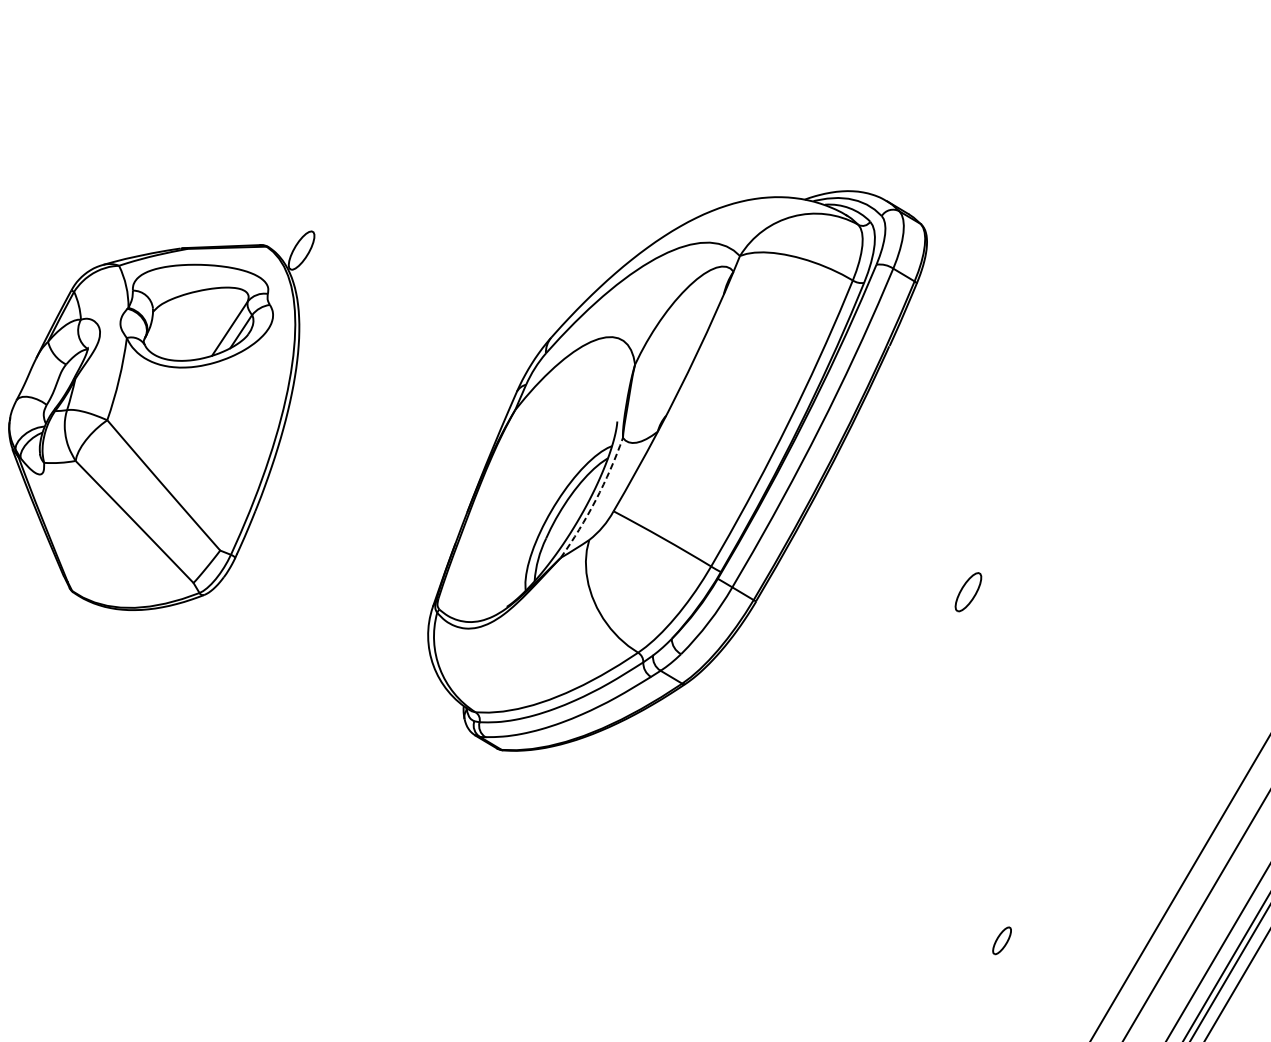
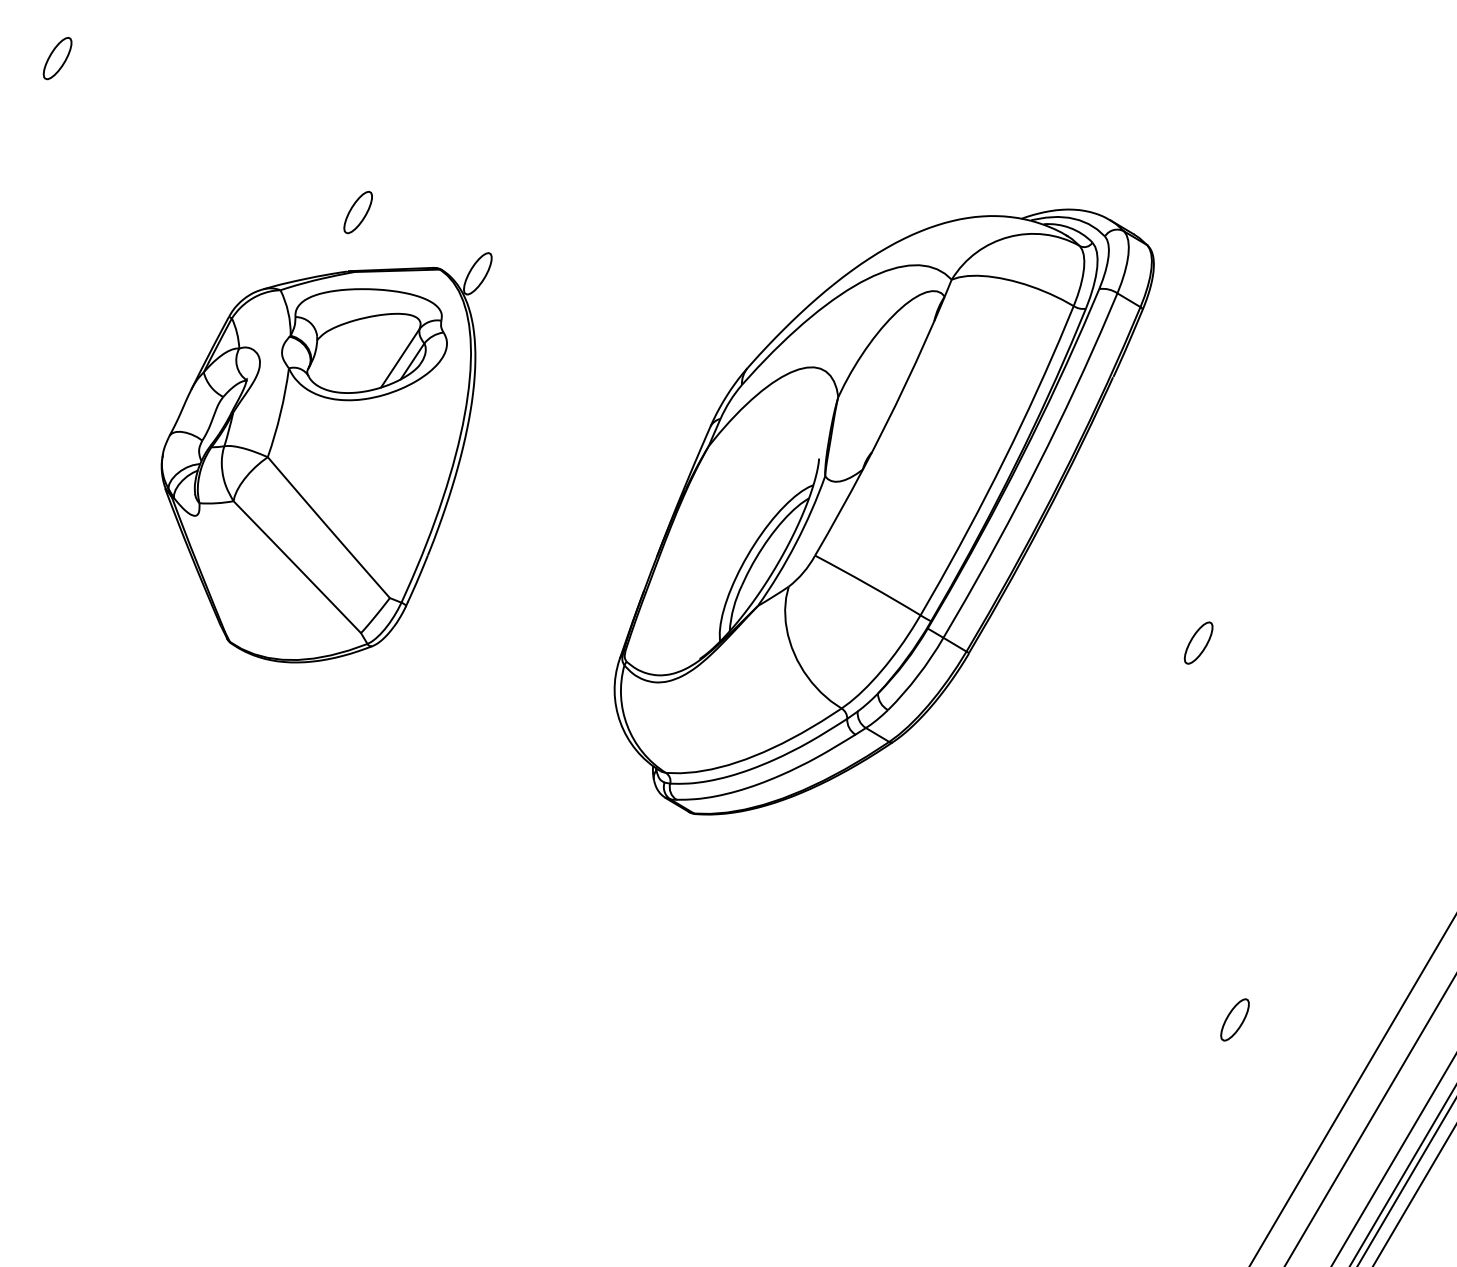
part: (190, 193) -> (357, 212), added
arc: (595, 500) -> (795, 543), dashed -> solid
part: (1001, 940) -> (1234, 1019), size x1.43

